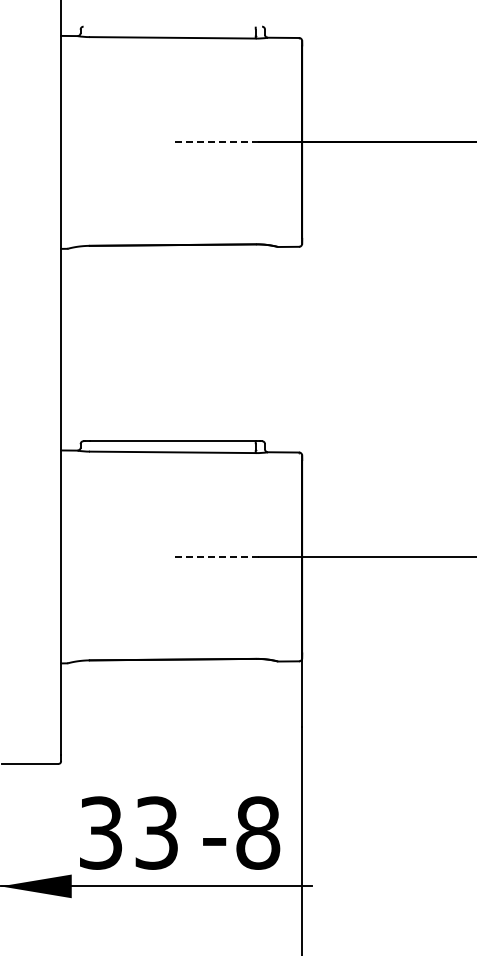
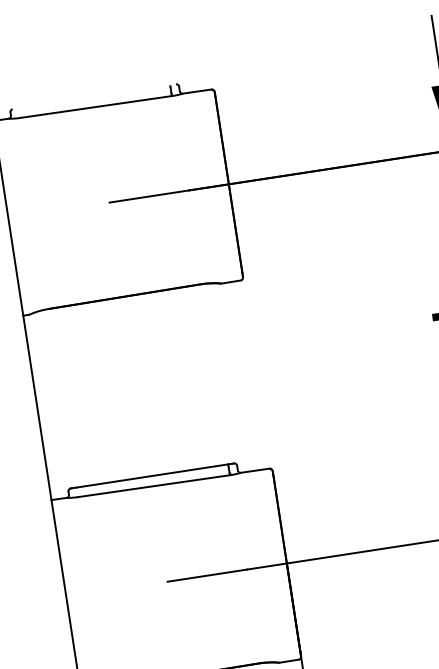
line: (215, 142) -> (149, 196), dashed -> solid
line: (215, 556) -> (207, 575), dashed -> solid

